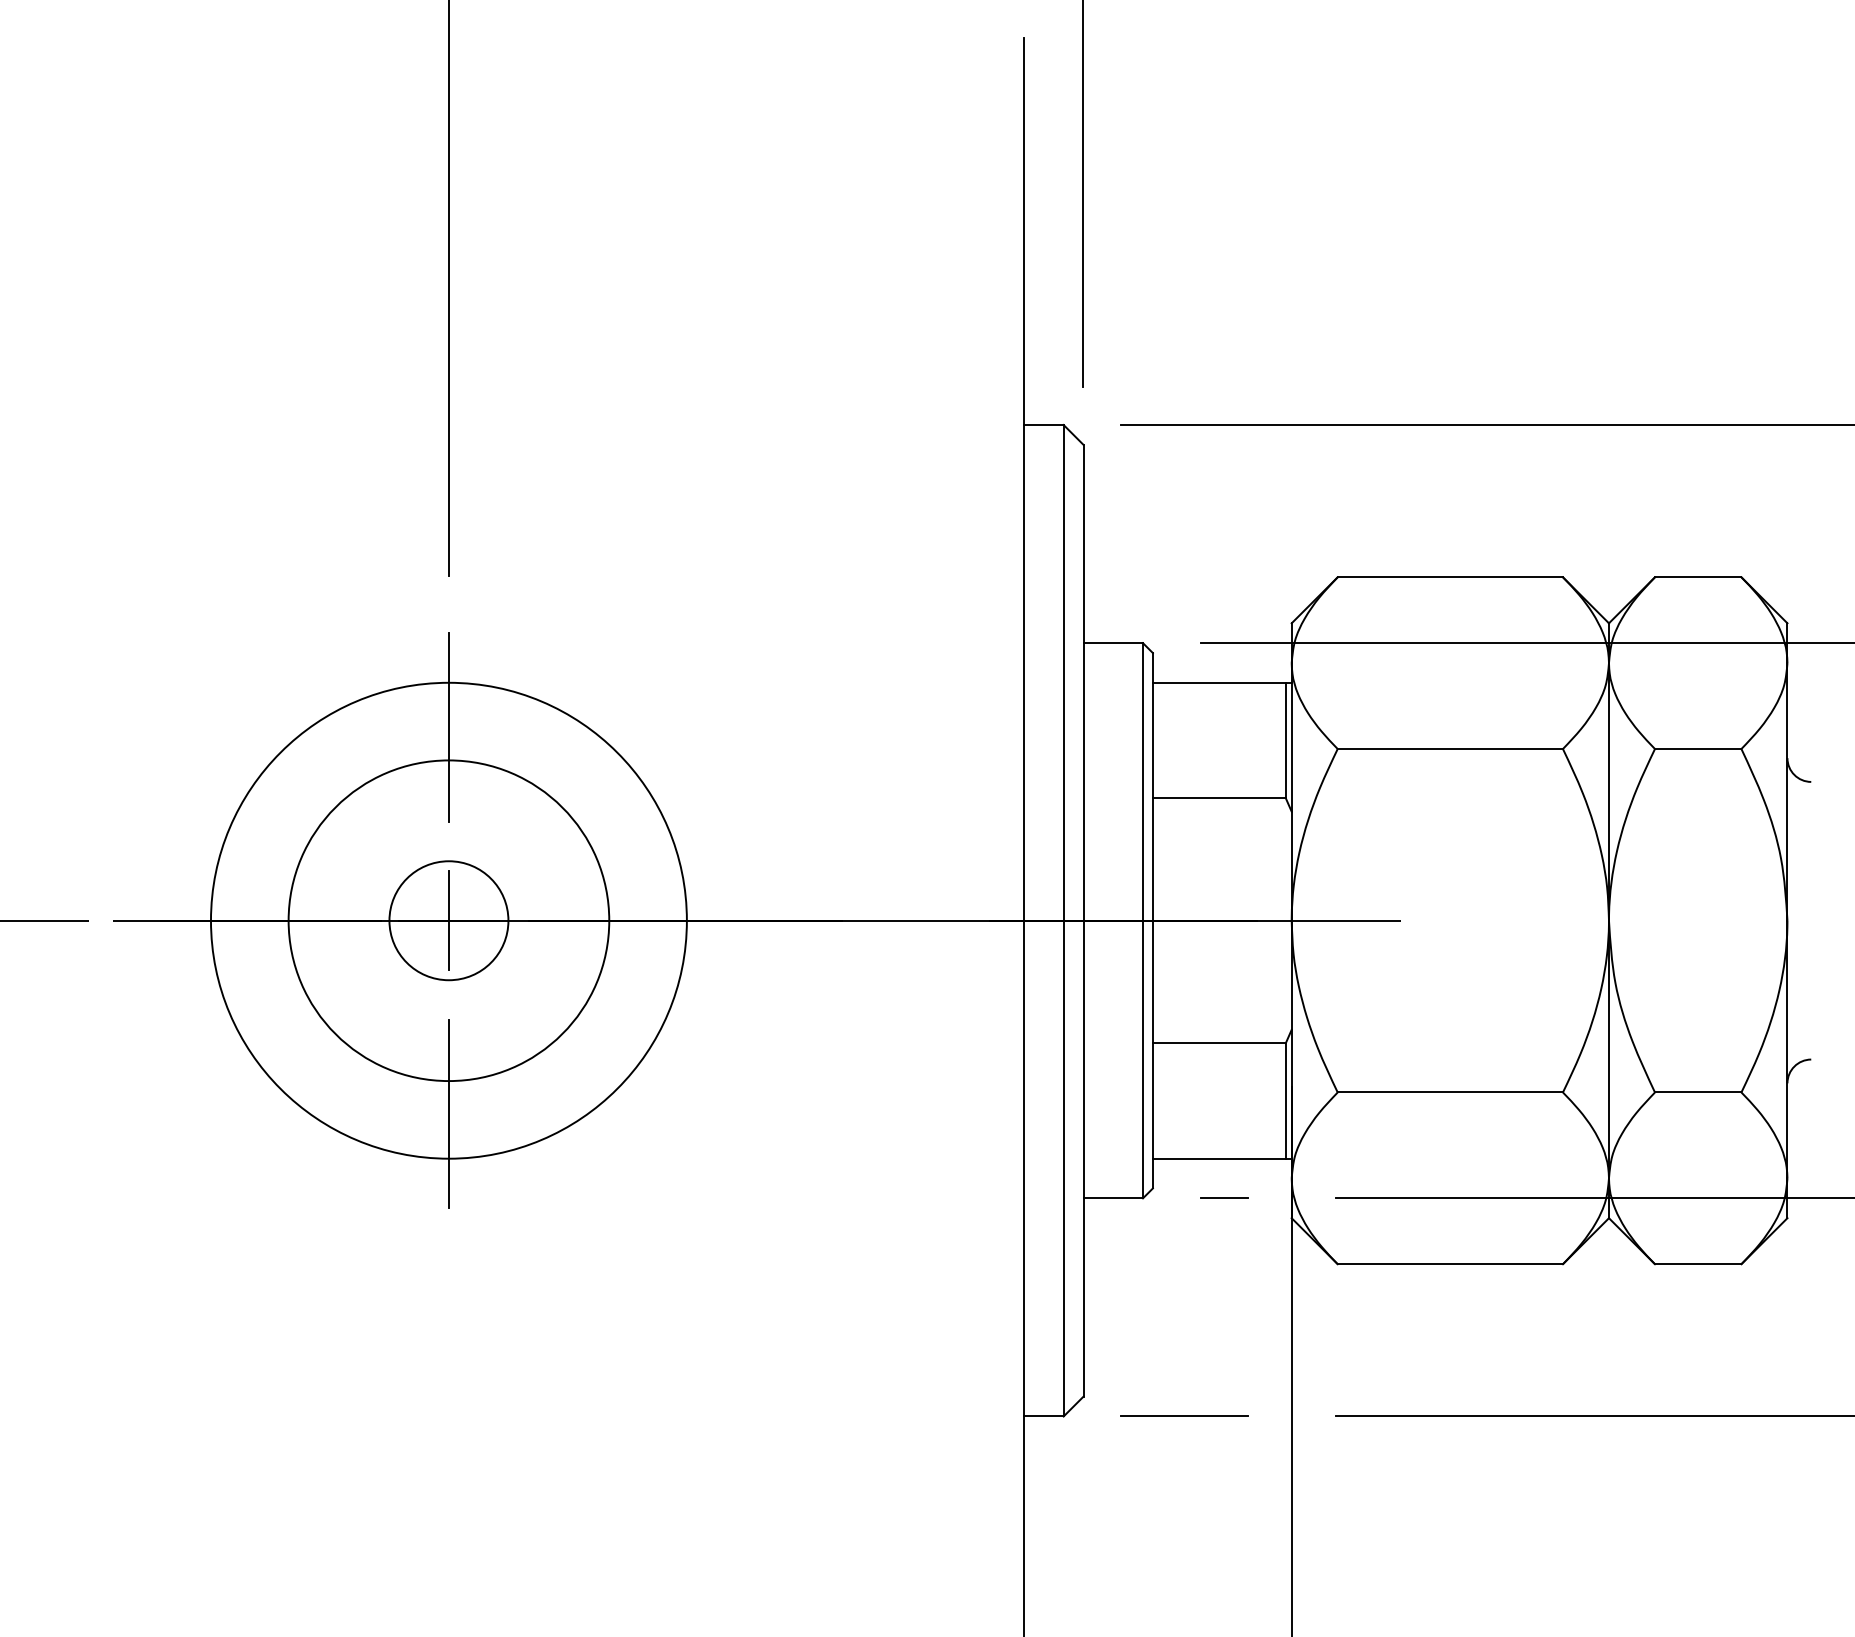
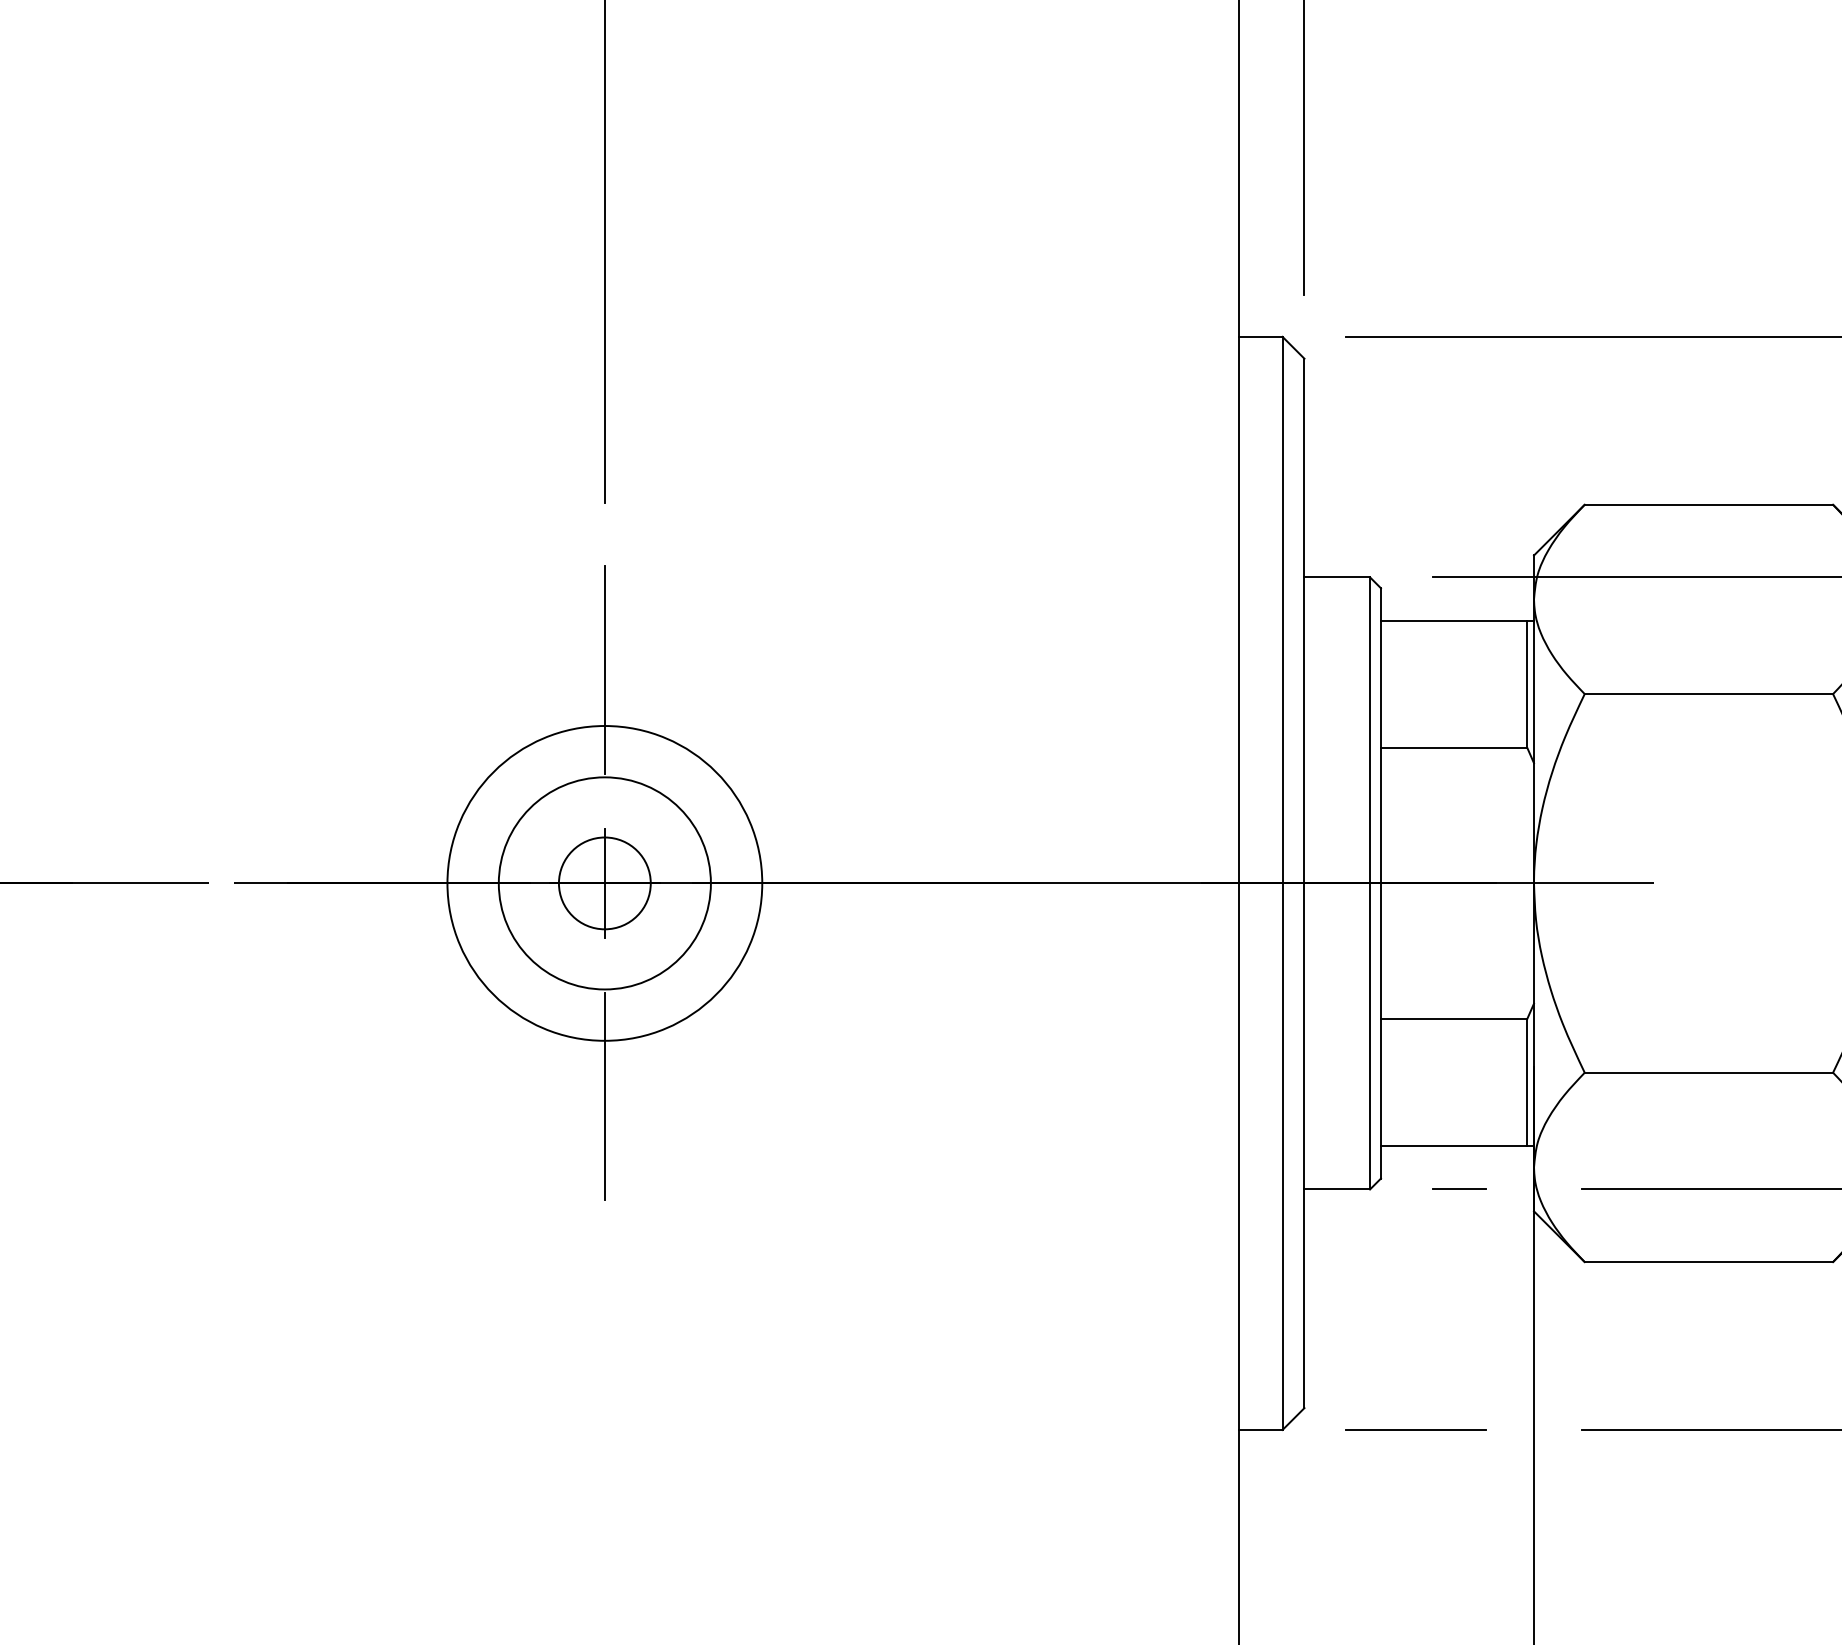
circle: (448, 920) -> (604, 883), size x0.6
circle: (448, 920) -> (604, 883), size x0.6
circle: (448, 920) -> (604, 883), size x0.7

